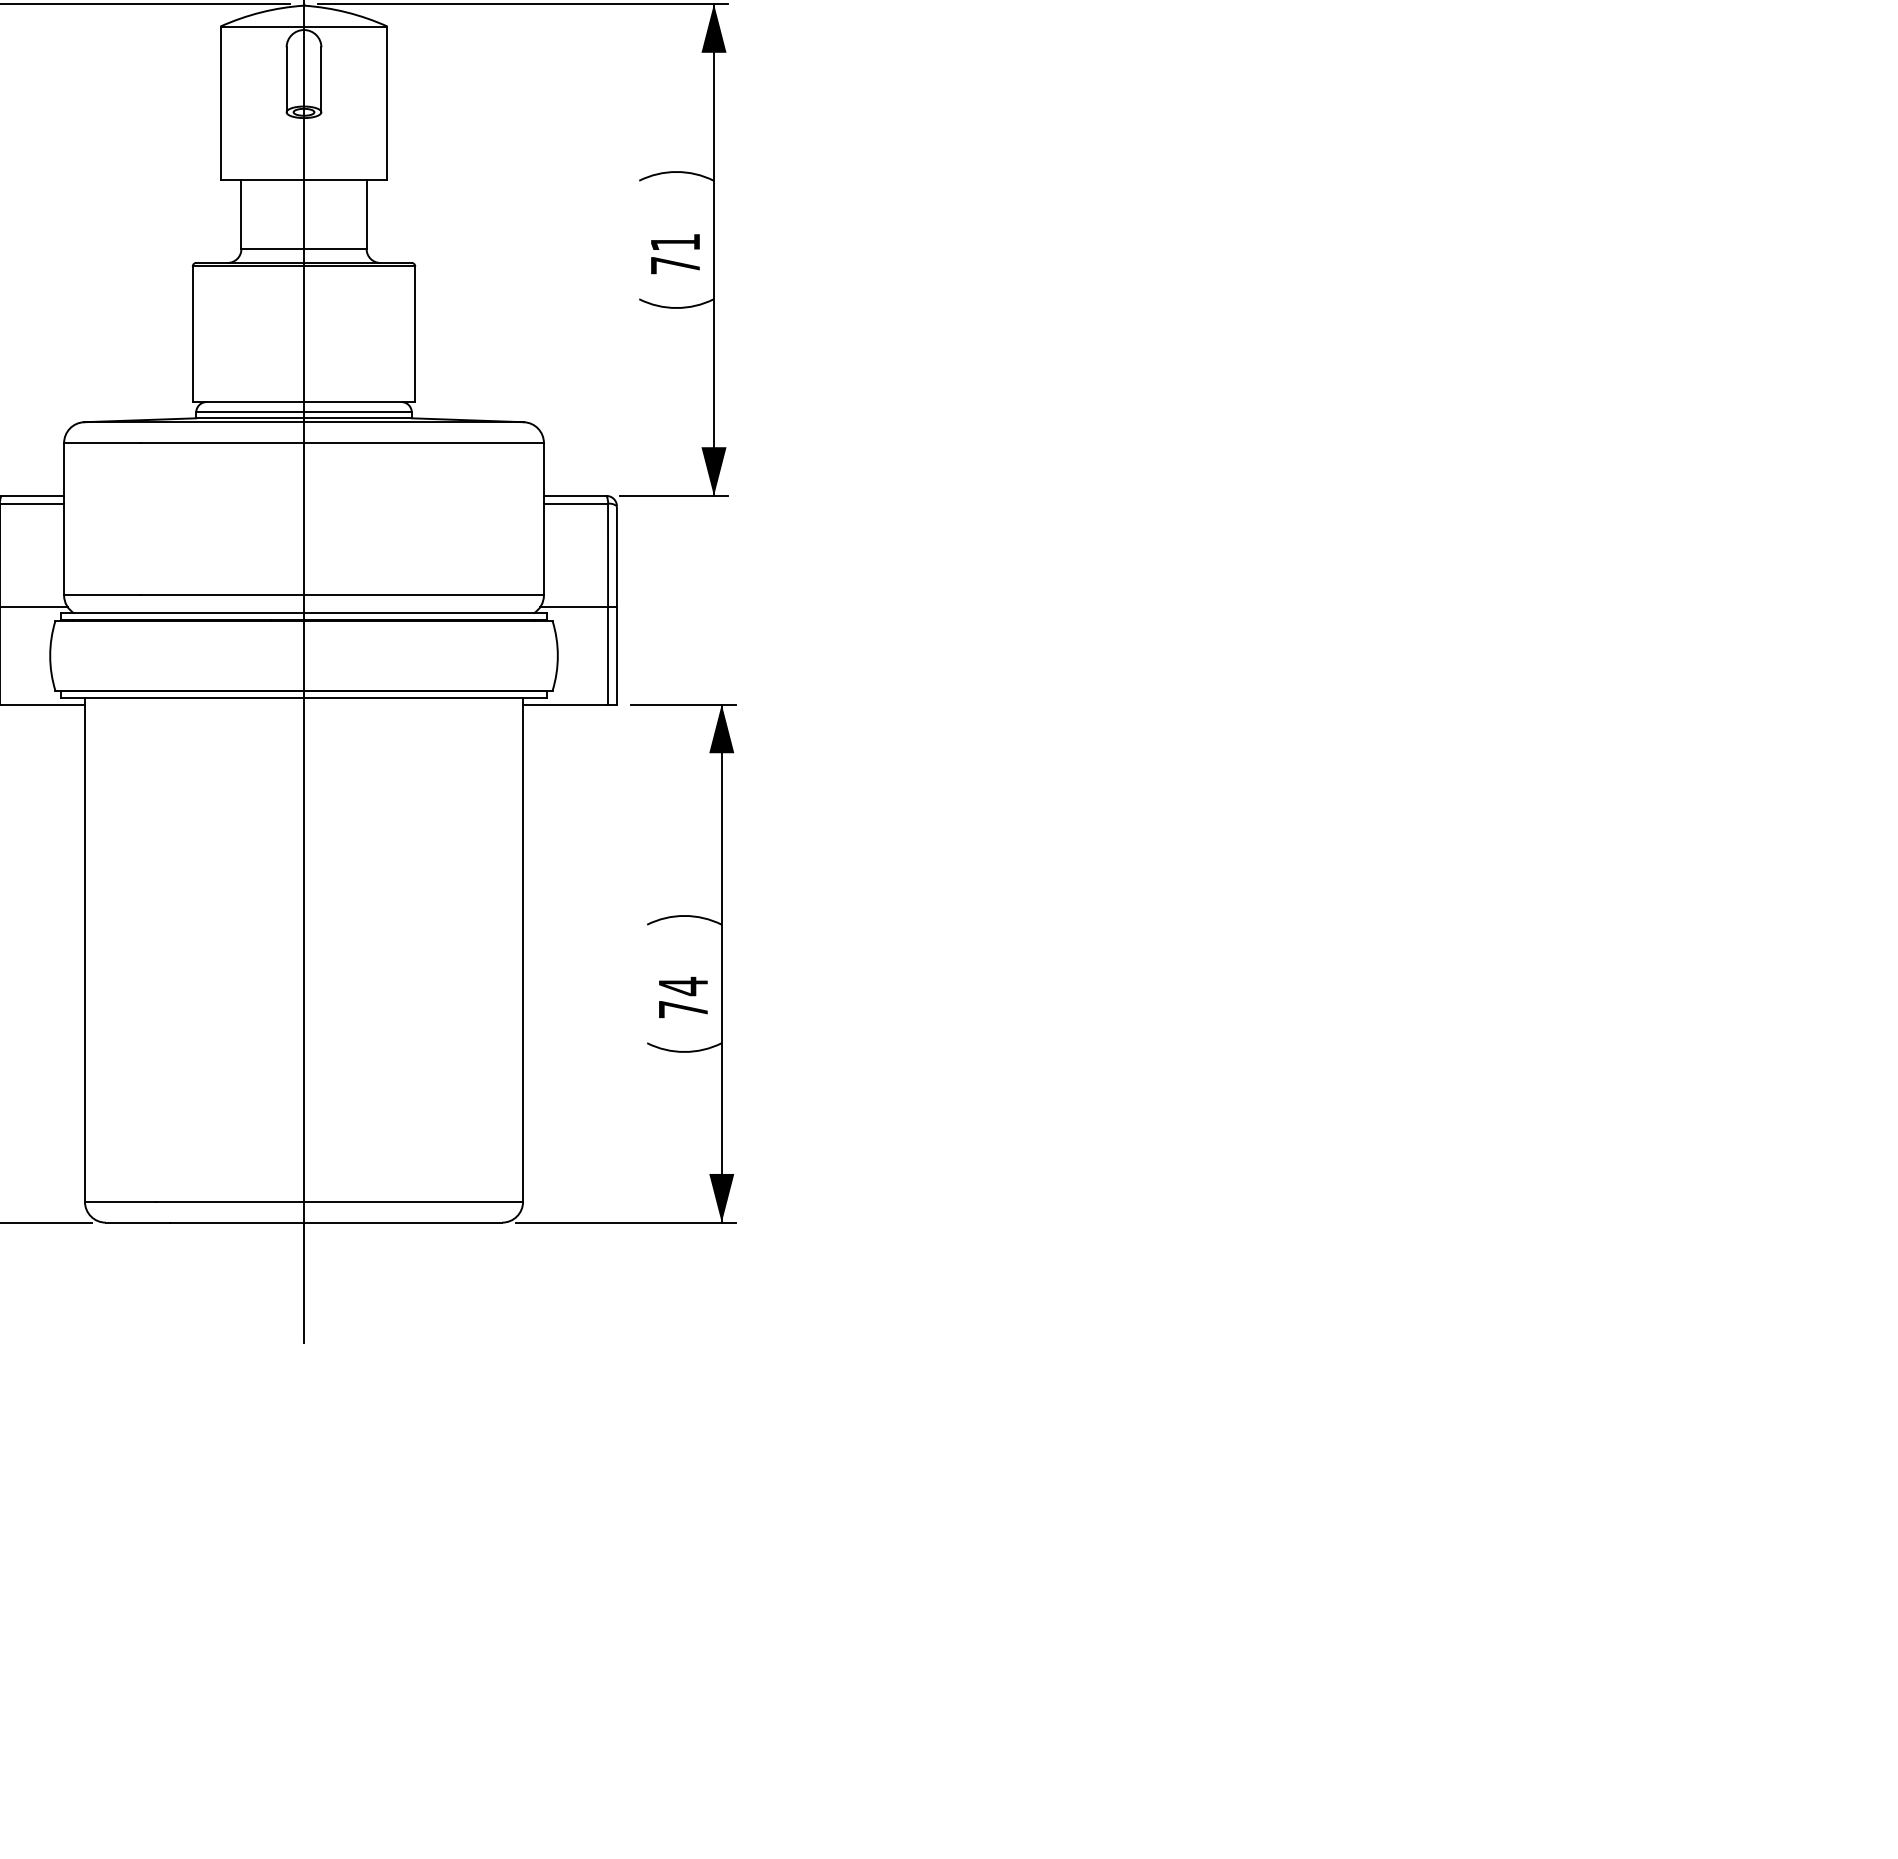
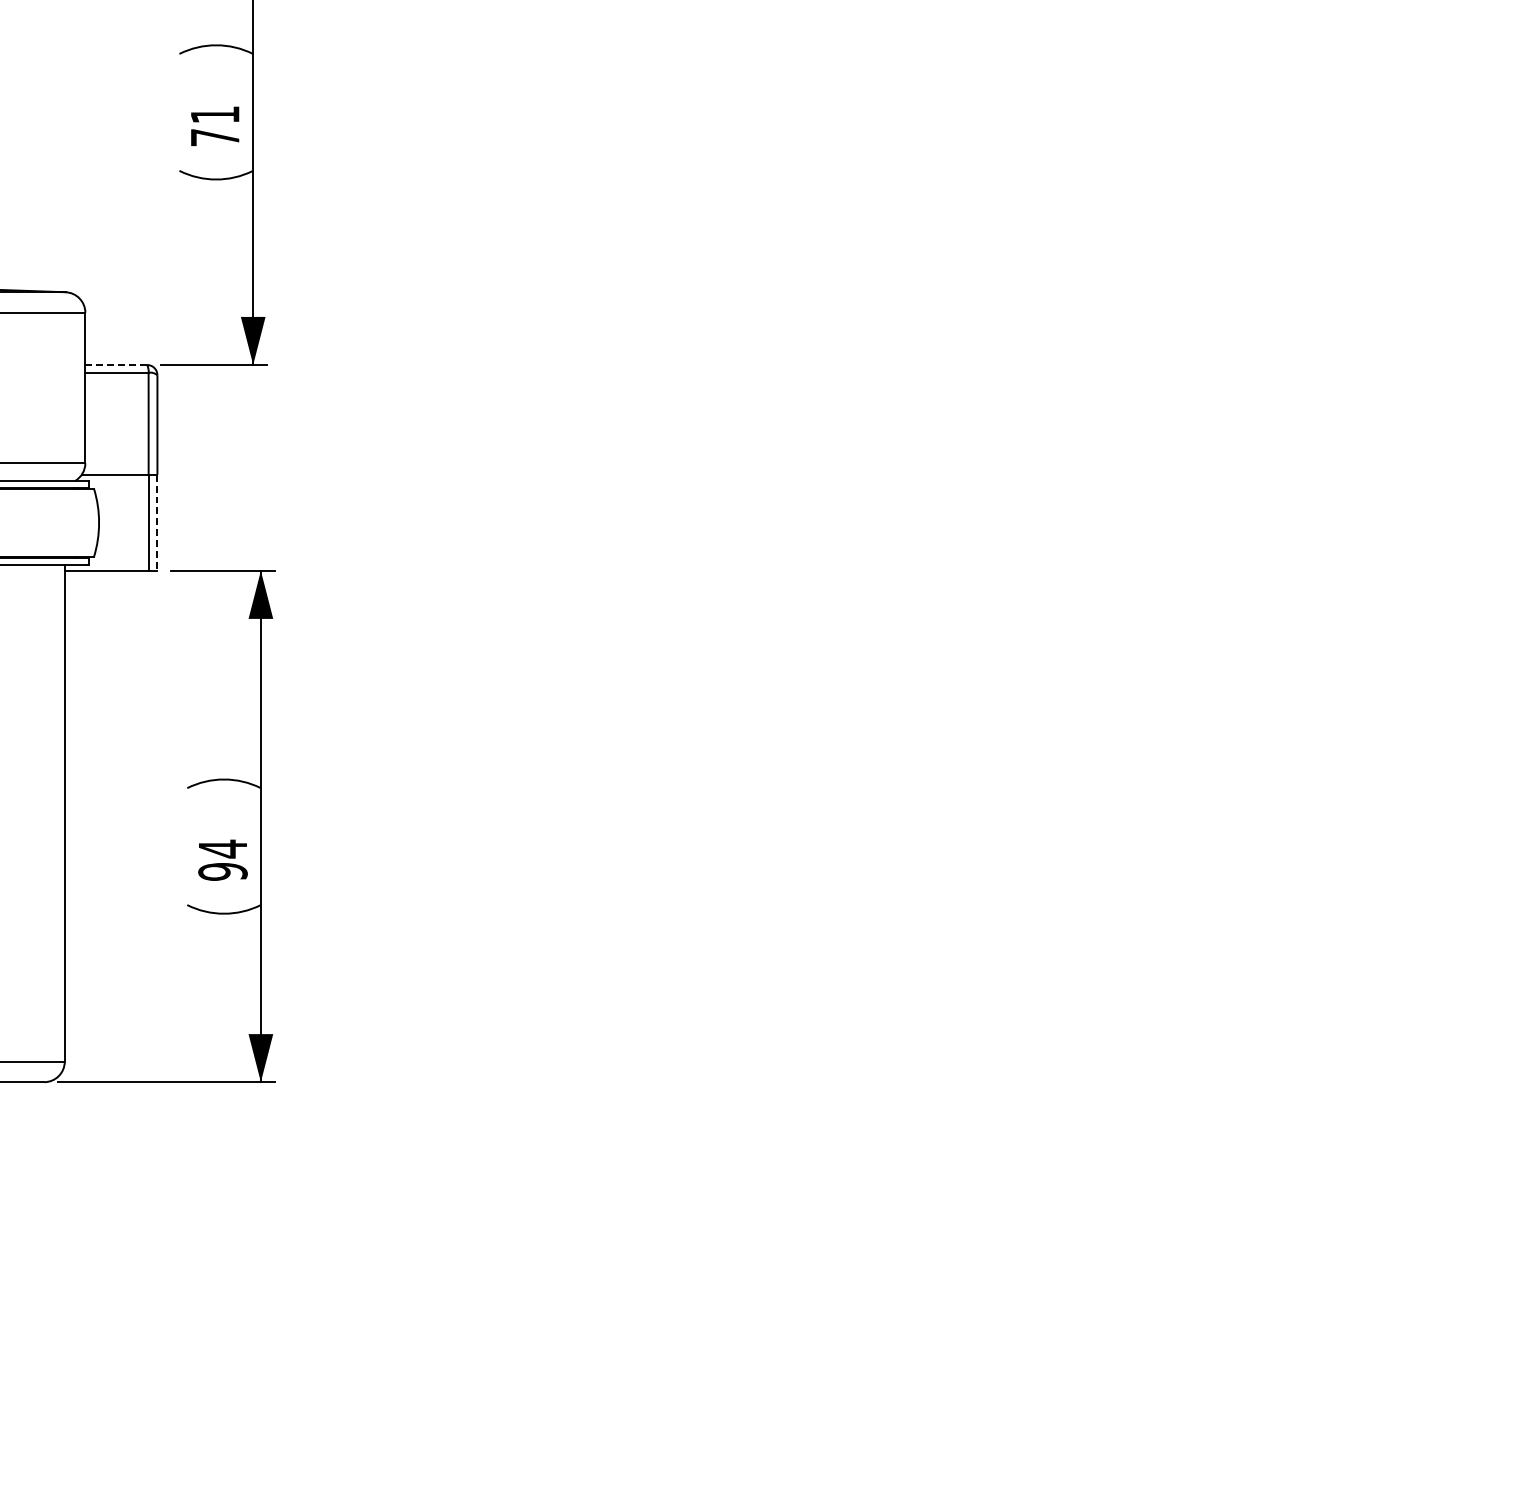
line: (575, 495) -> (116, 364), solid -> dashed
line: (616, 655) -> (156, 522), solid -> dashed
text: (683, 1009) -> (223, 871), 74 -> 94

